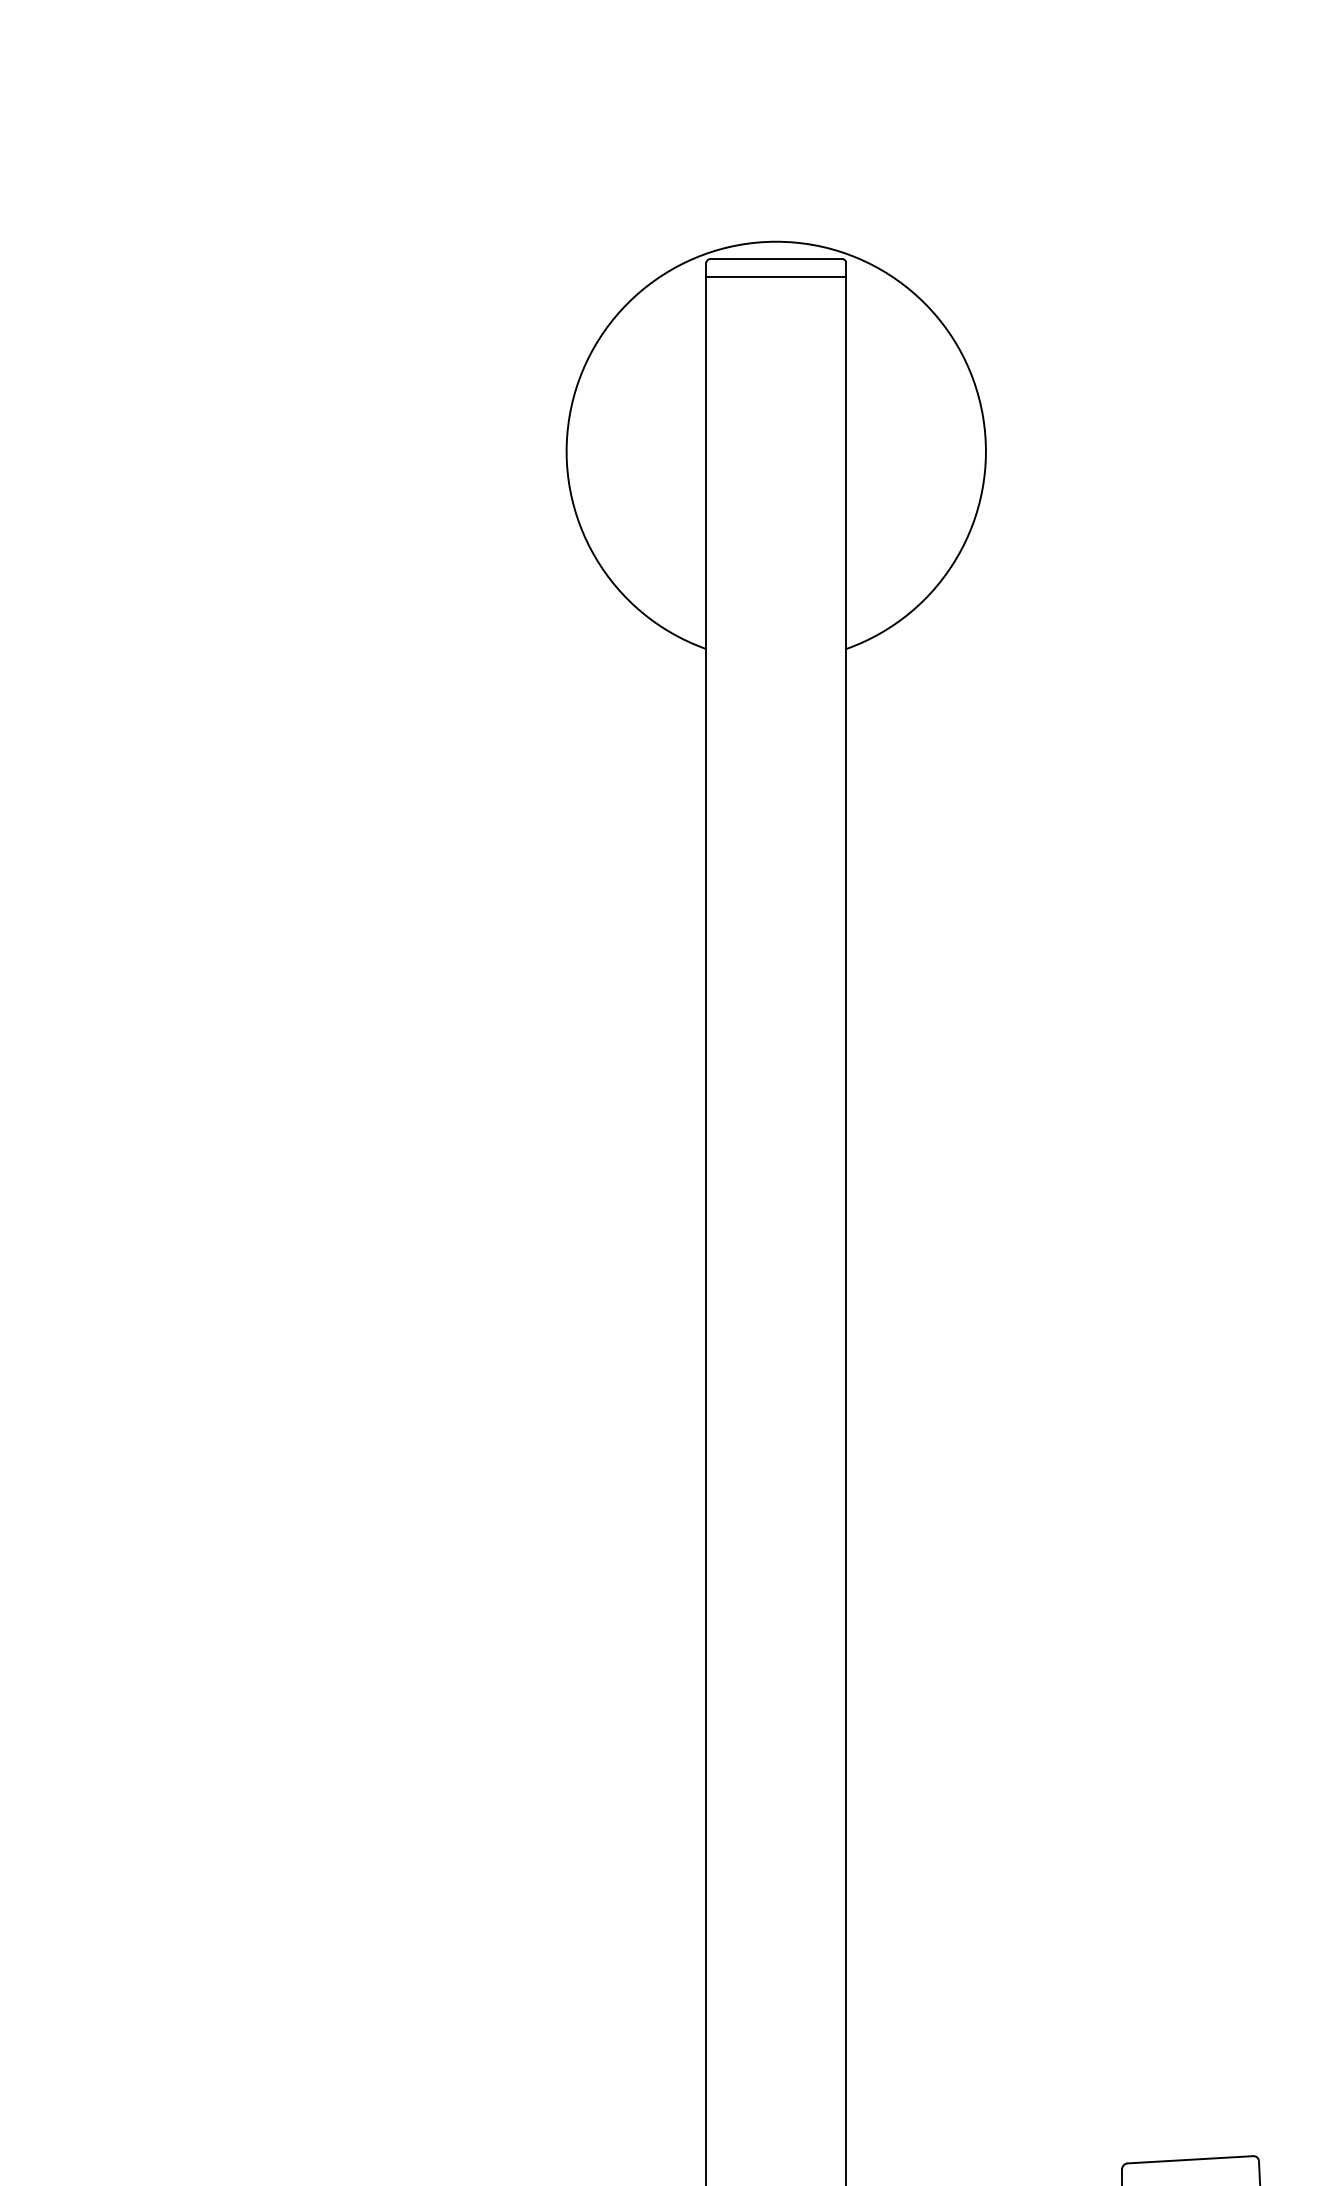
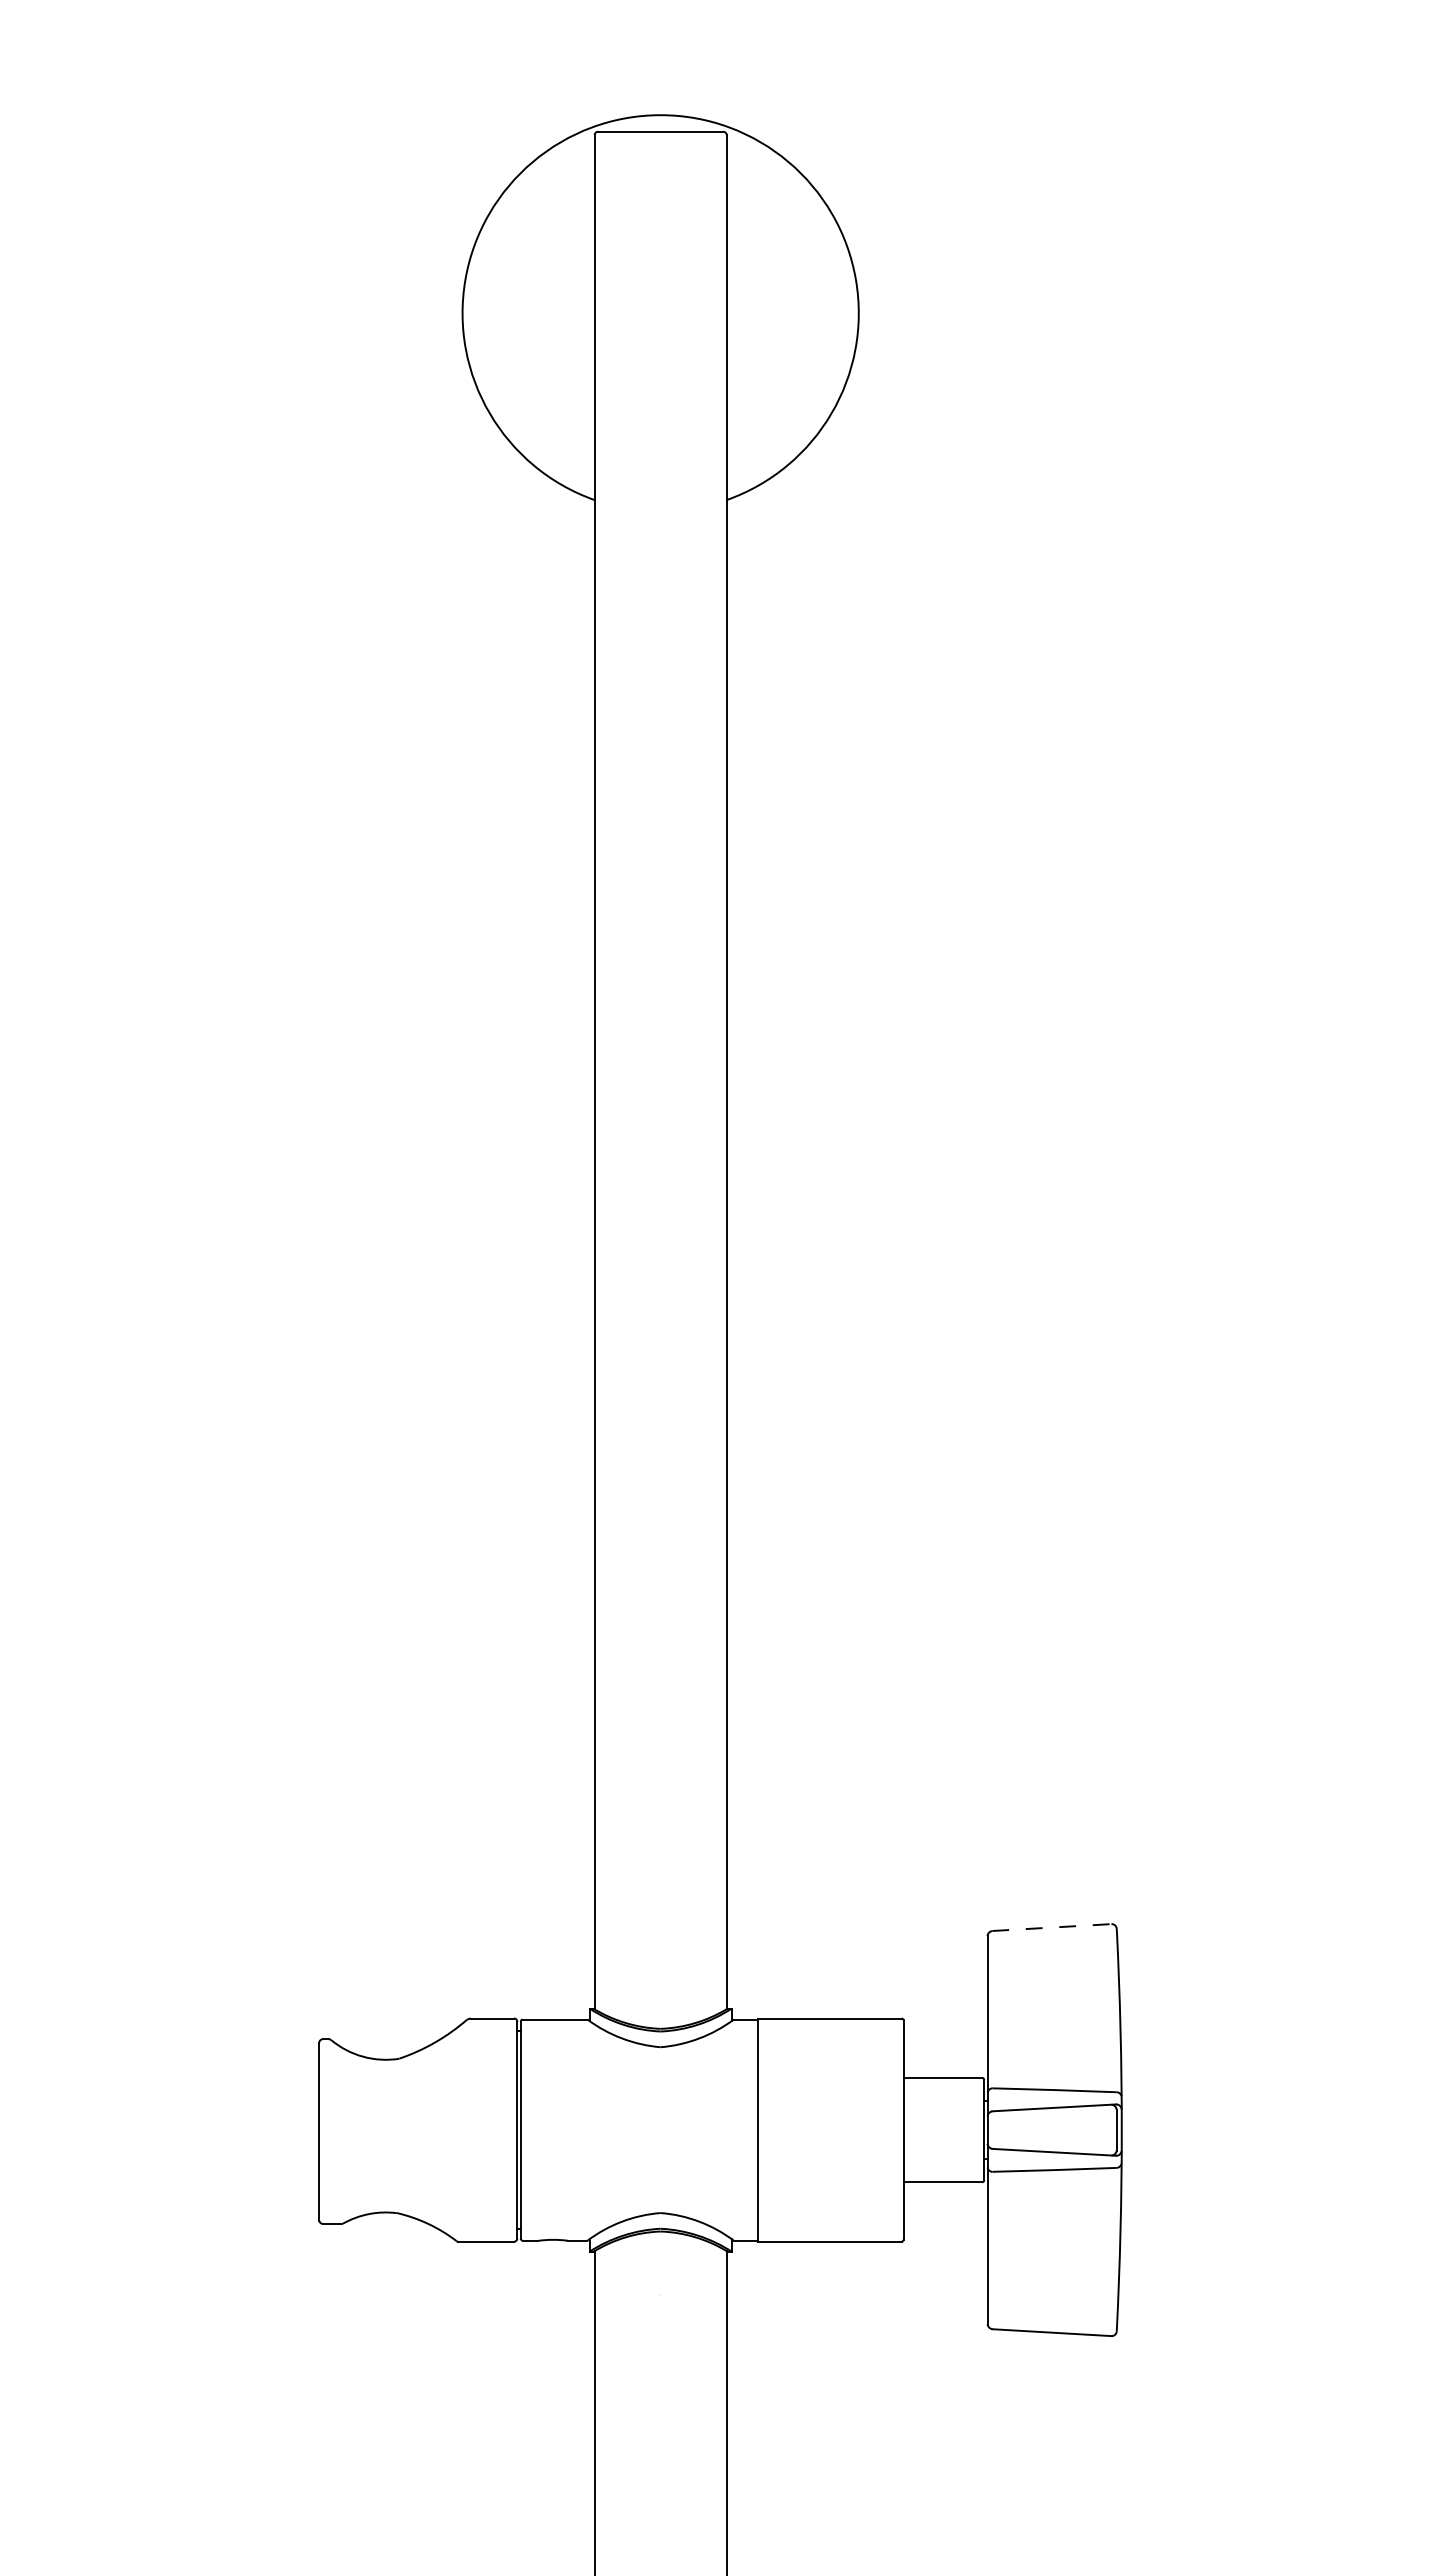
line: (776, 276) -> (660, 148), removed
line: (1189, 2159) -> (1051, 1927), solid -> dashed

